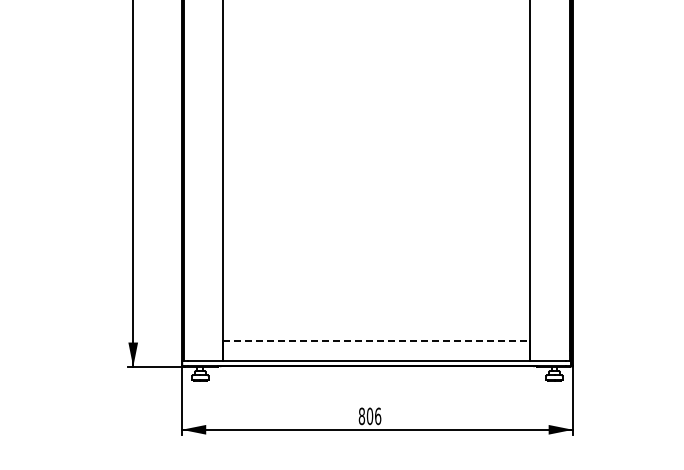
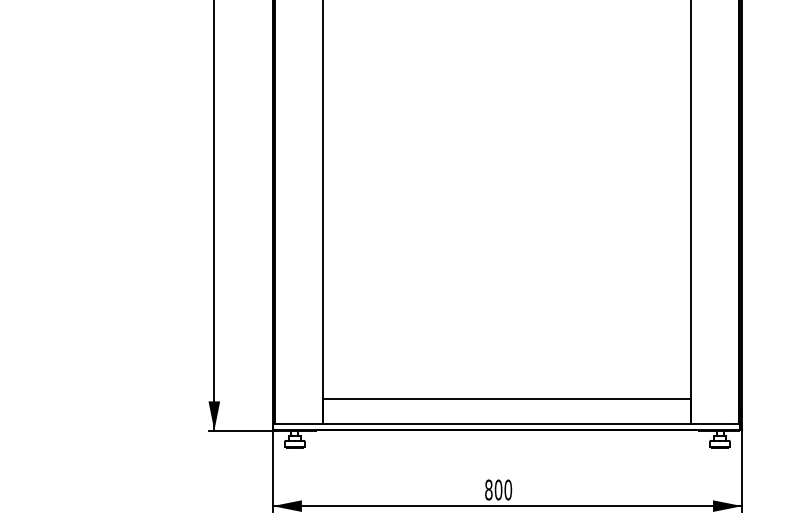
line: (377, 340) -> (507, 398), dashed -> solid
text: (378, 415) -> (508, 488), 806 -> 800

